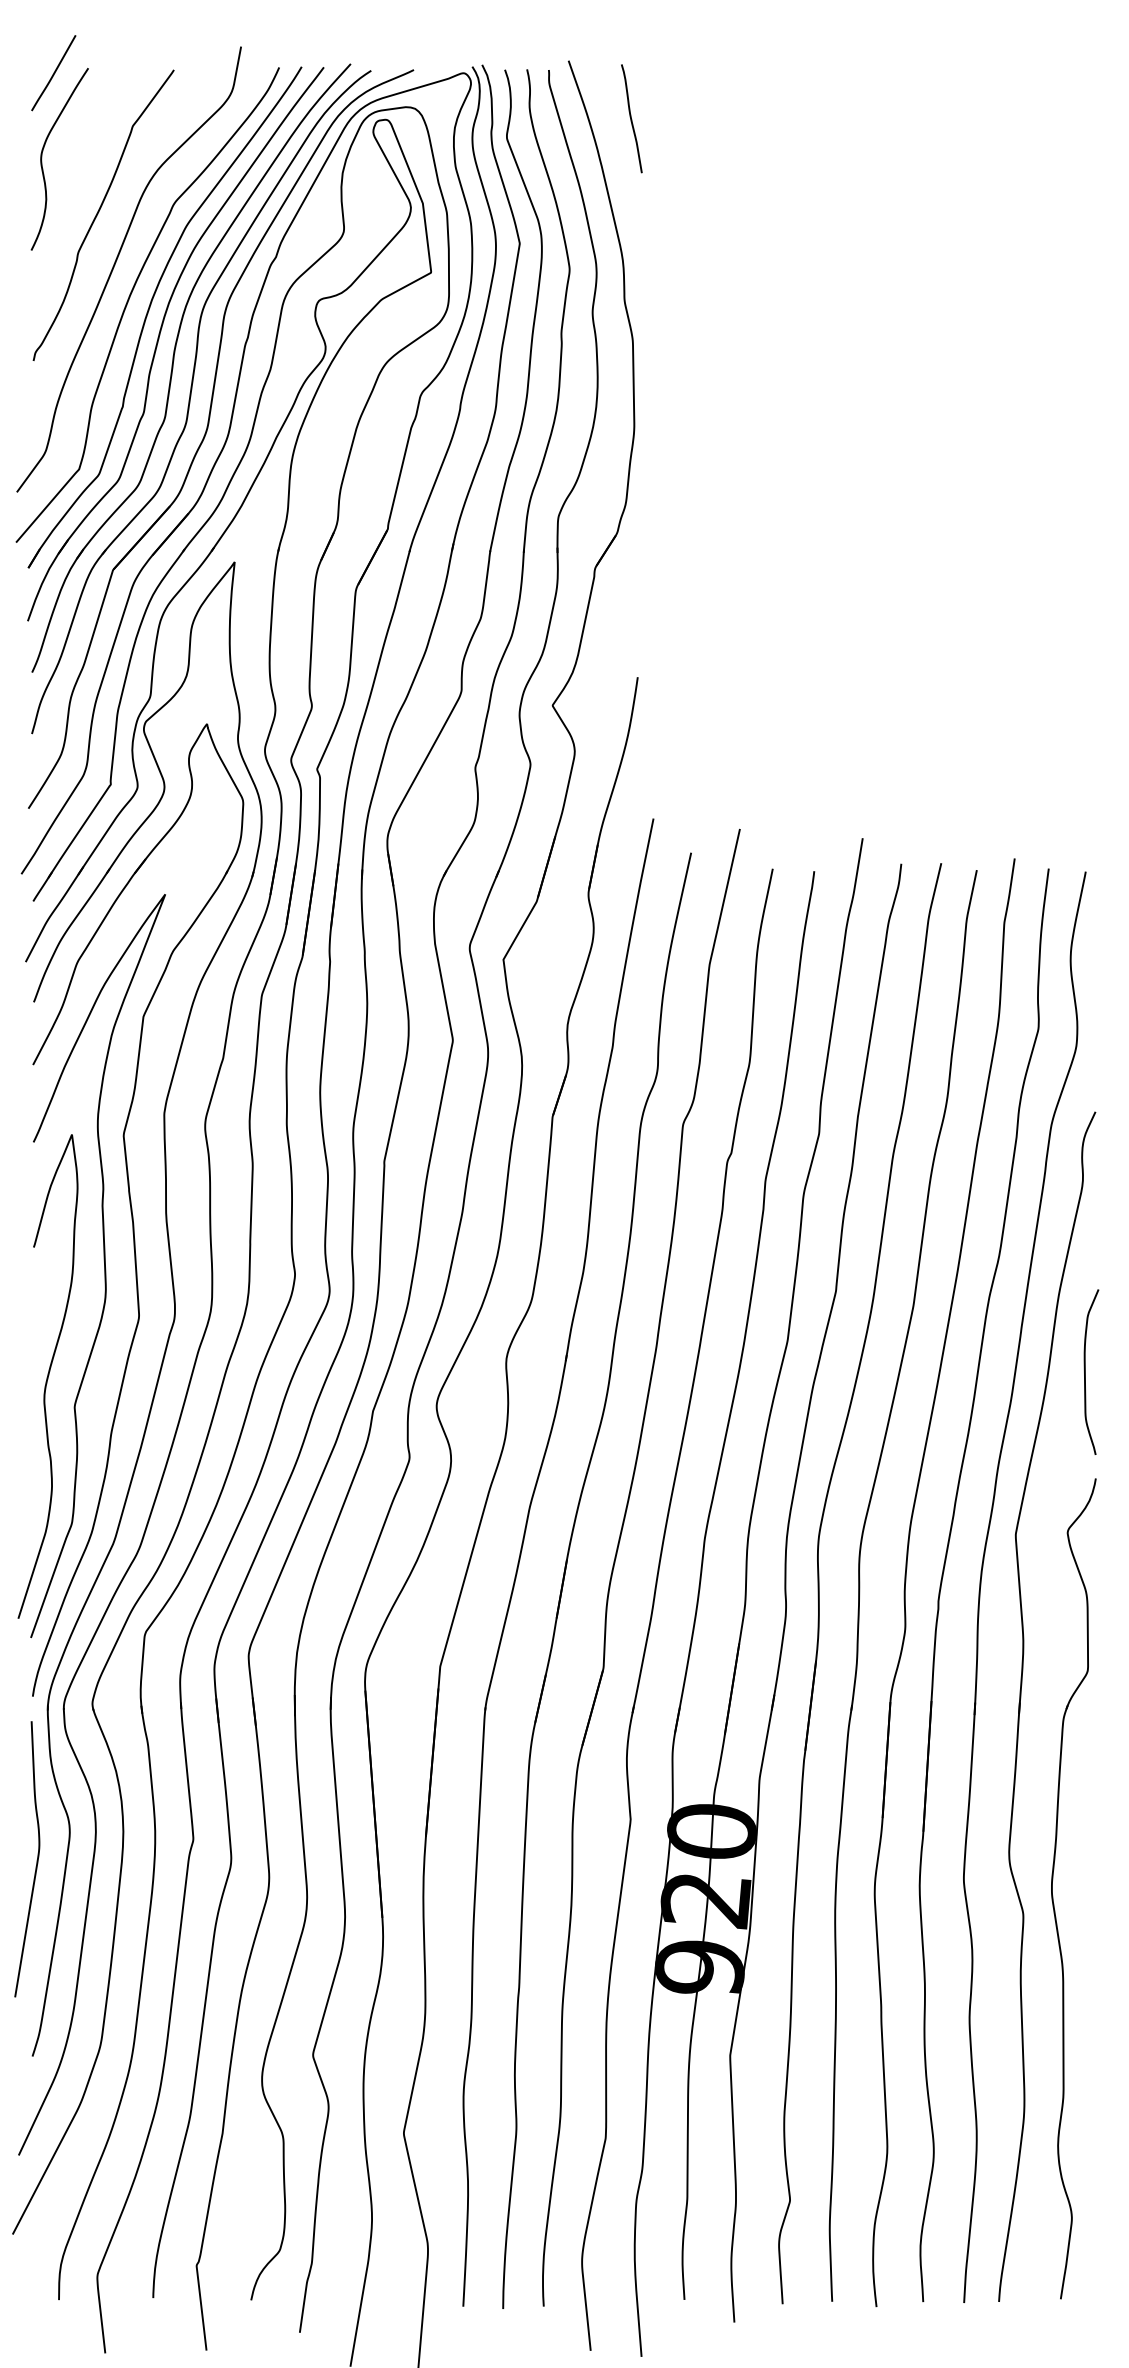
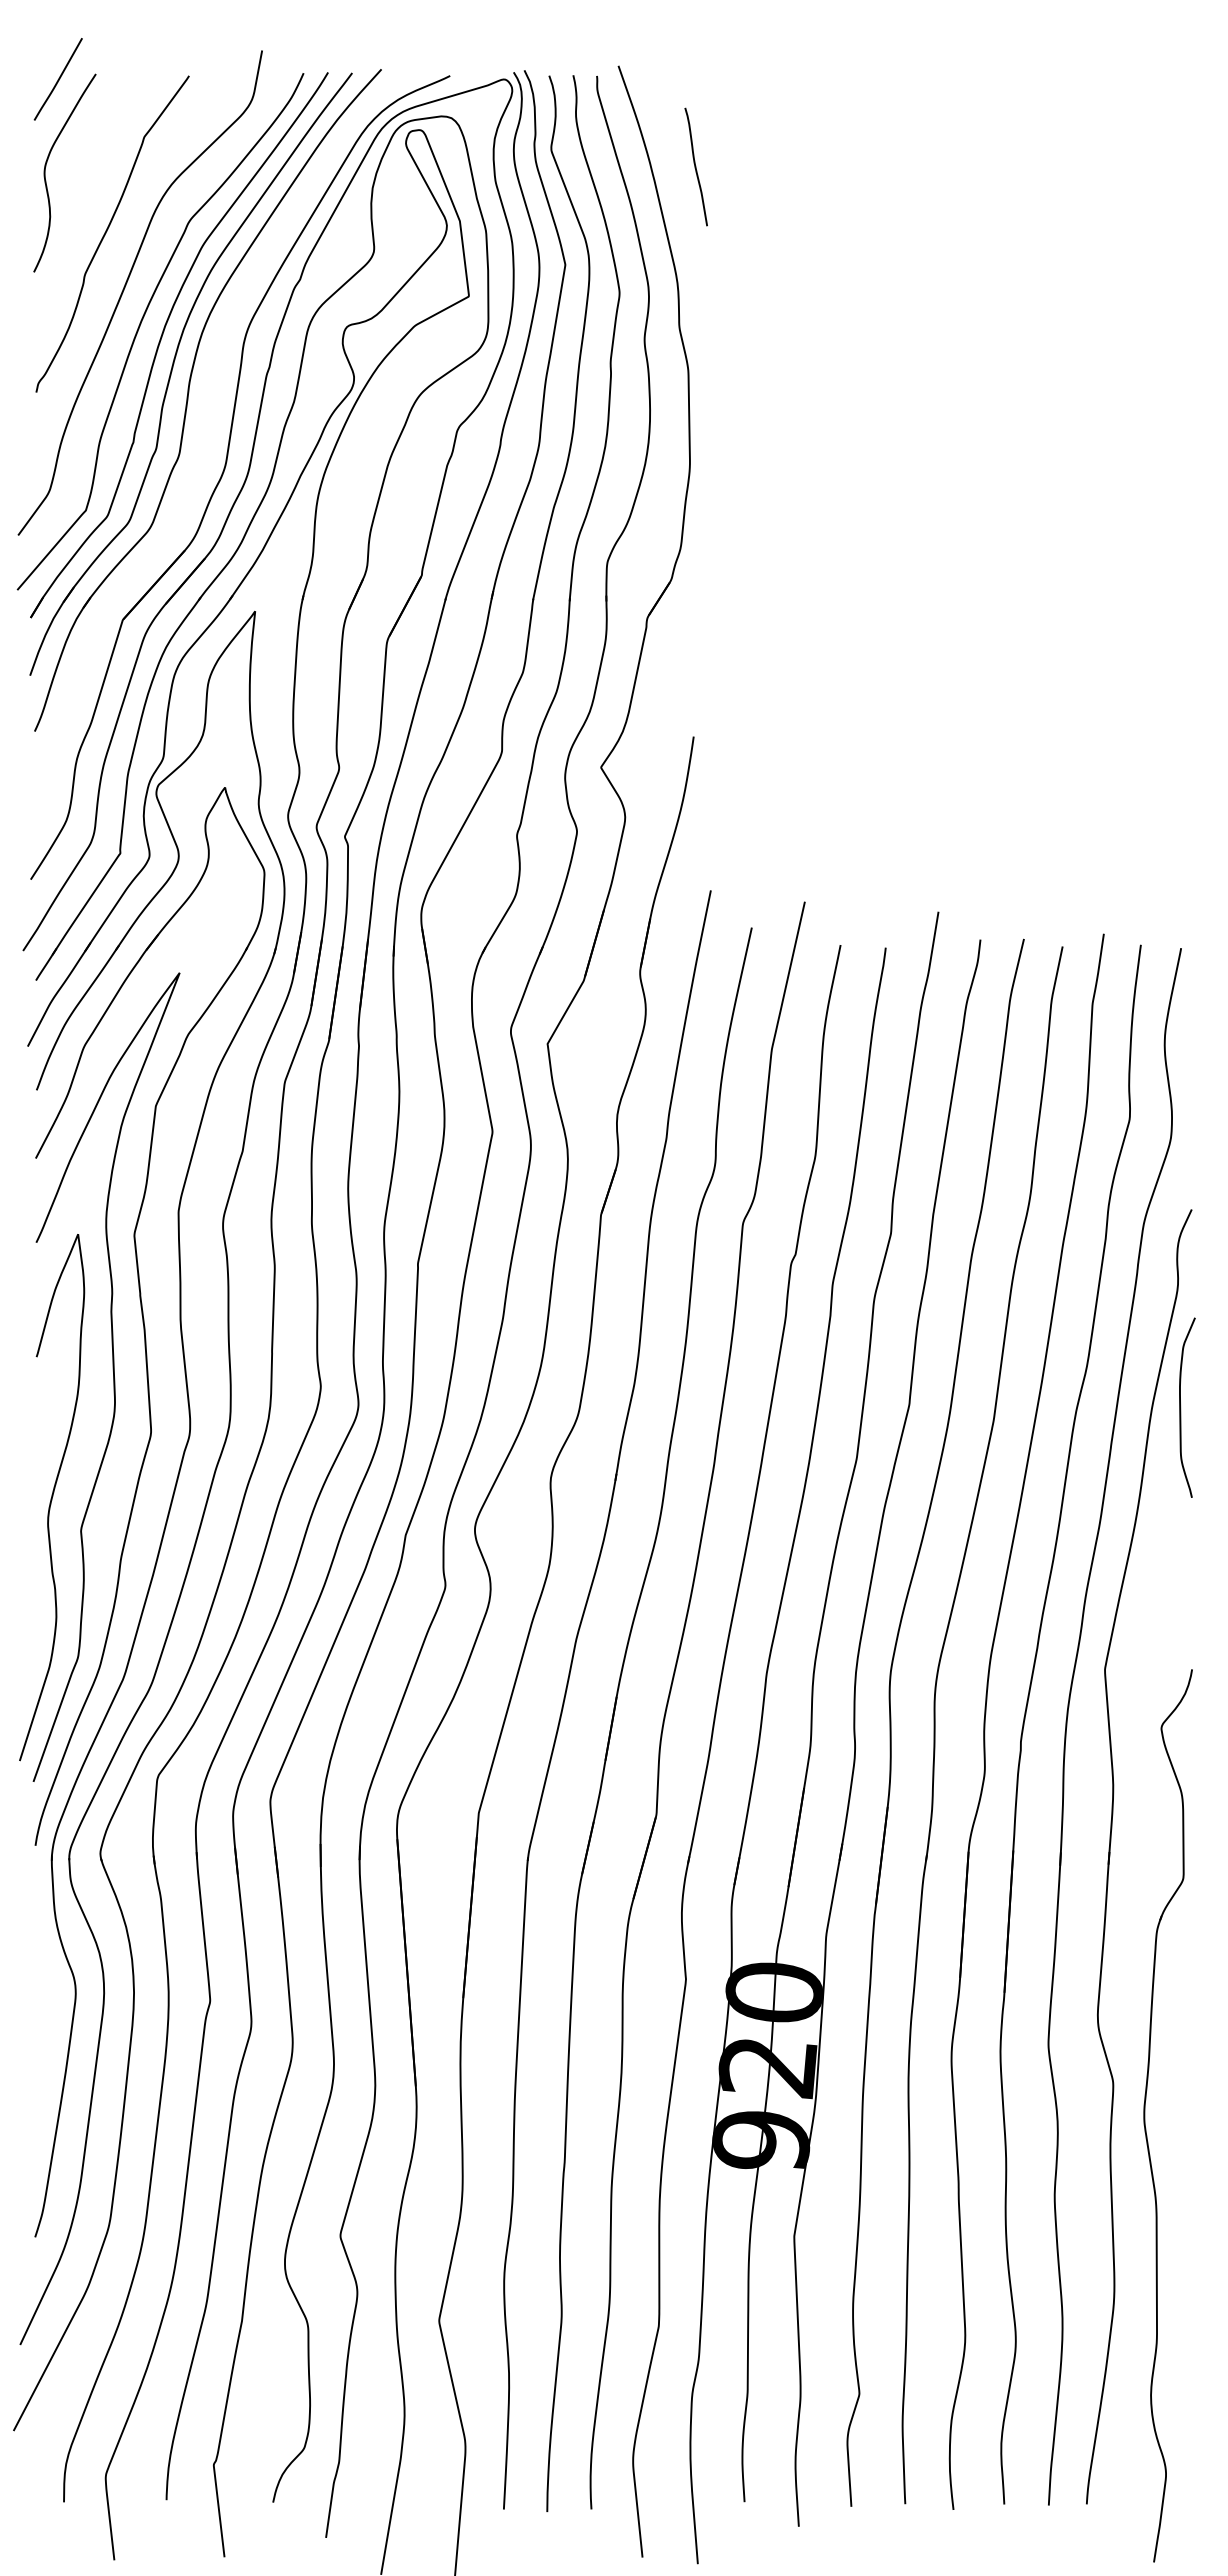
curve: (631, 118) -> (695, 166), moved
part: (190, 400) -> (207, 435), removed
curve: (1086, 1371) -> (1181, 1407), moved
curve: (36, 1860) -> (39, 2024), removed
part: (1053, 1888) -> (1145, 2115), moved

